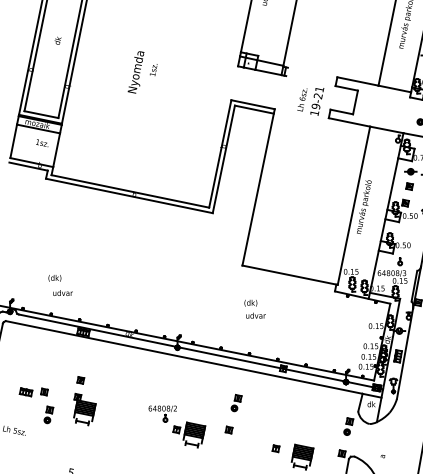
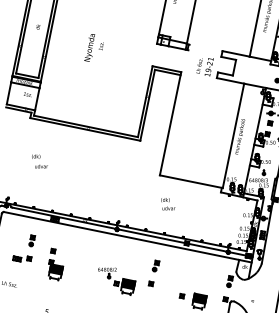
text: (59, 285) -> (39, 161), moved
part: (49, 414) -> (32, 240), moved

